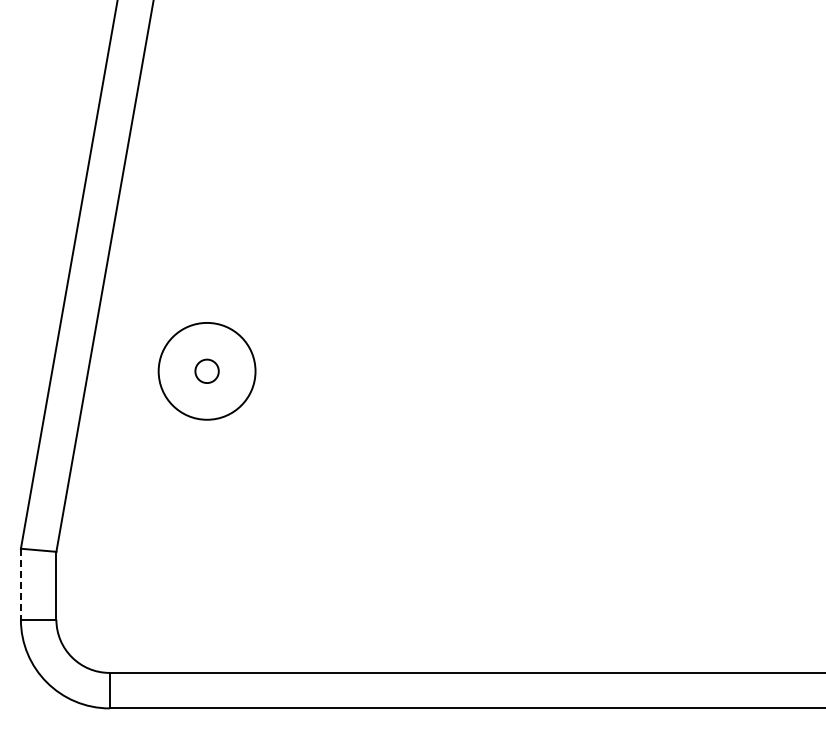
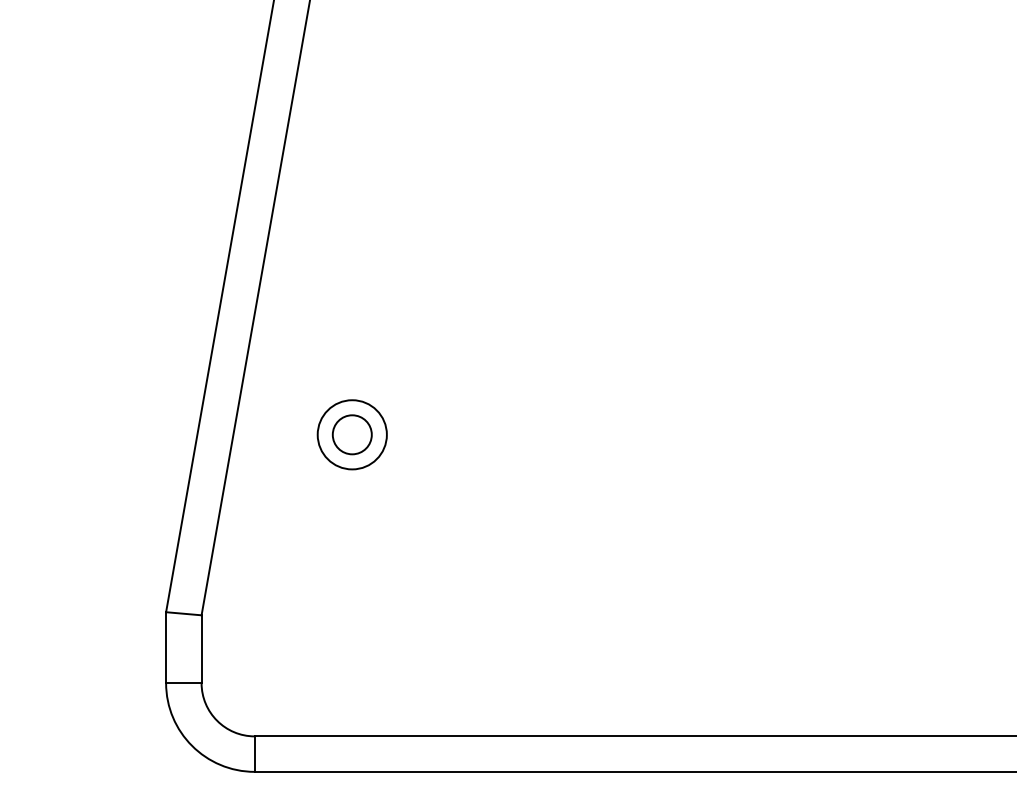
circle: (206, 371) -> (351, 434), size x0.71
circle: (206, 371) -> (351, 434), size x1.67
line: (21, 585) -> (166, 648), dashed -> solid

